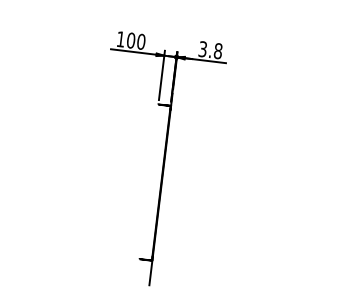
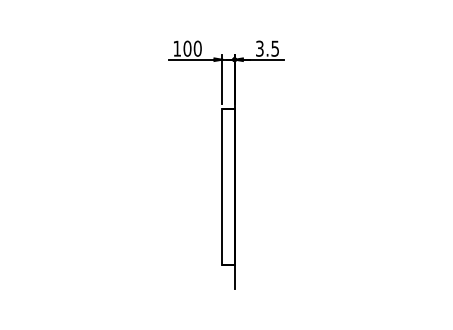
text: (218, 50) -> (275, 48), 3.8 -> 3.5
line: (149, 181) -> (222, 186), added

